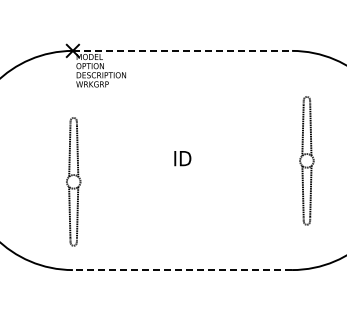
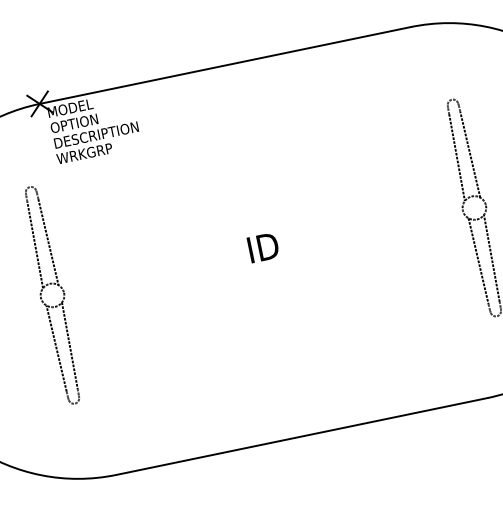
line: (182, 50) -> (225, 64), dashed -> solid
part: (73, 181) -> (52, 294), moved
line: (182, 270) -> (302, 437), dashed -> solid

